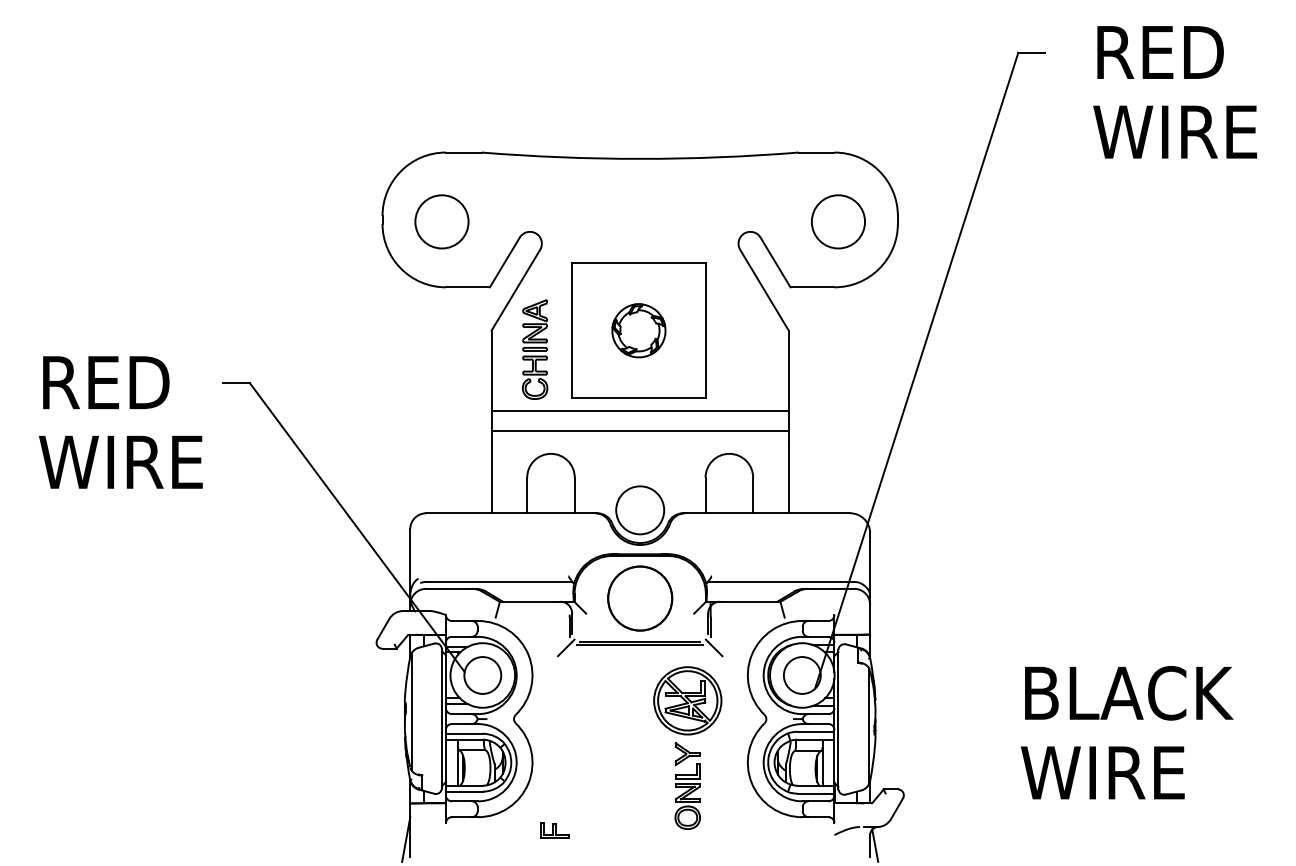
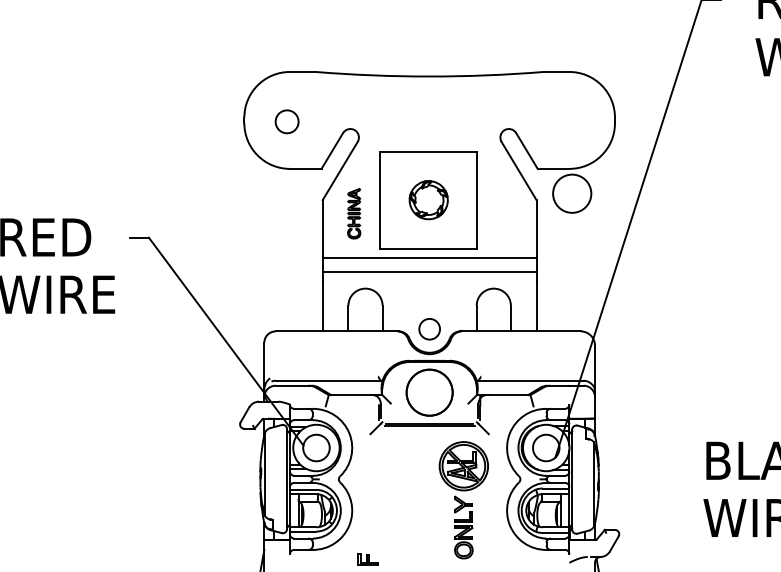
circle: (441, 221) -> (286, 121), size x0.6
circle: (838, 221) -> (572, 193), moved
part: (535, 349) -> (354, 213), size x0.7
circle: (640, 510) -> (429, 329), size x0.6

